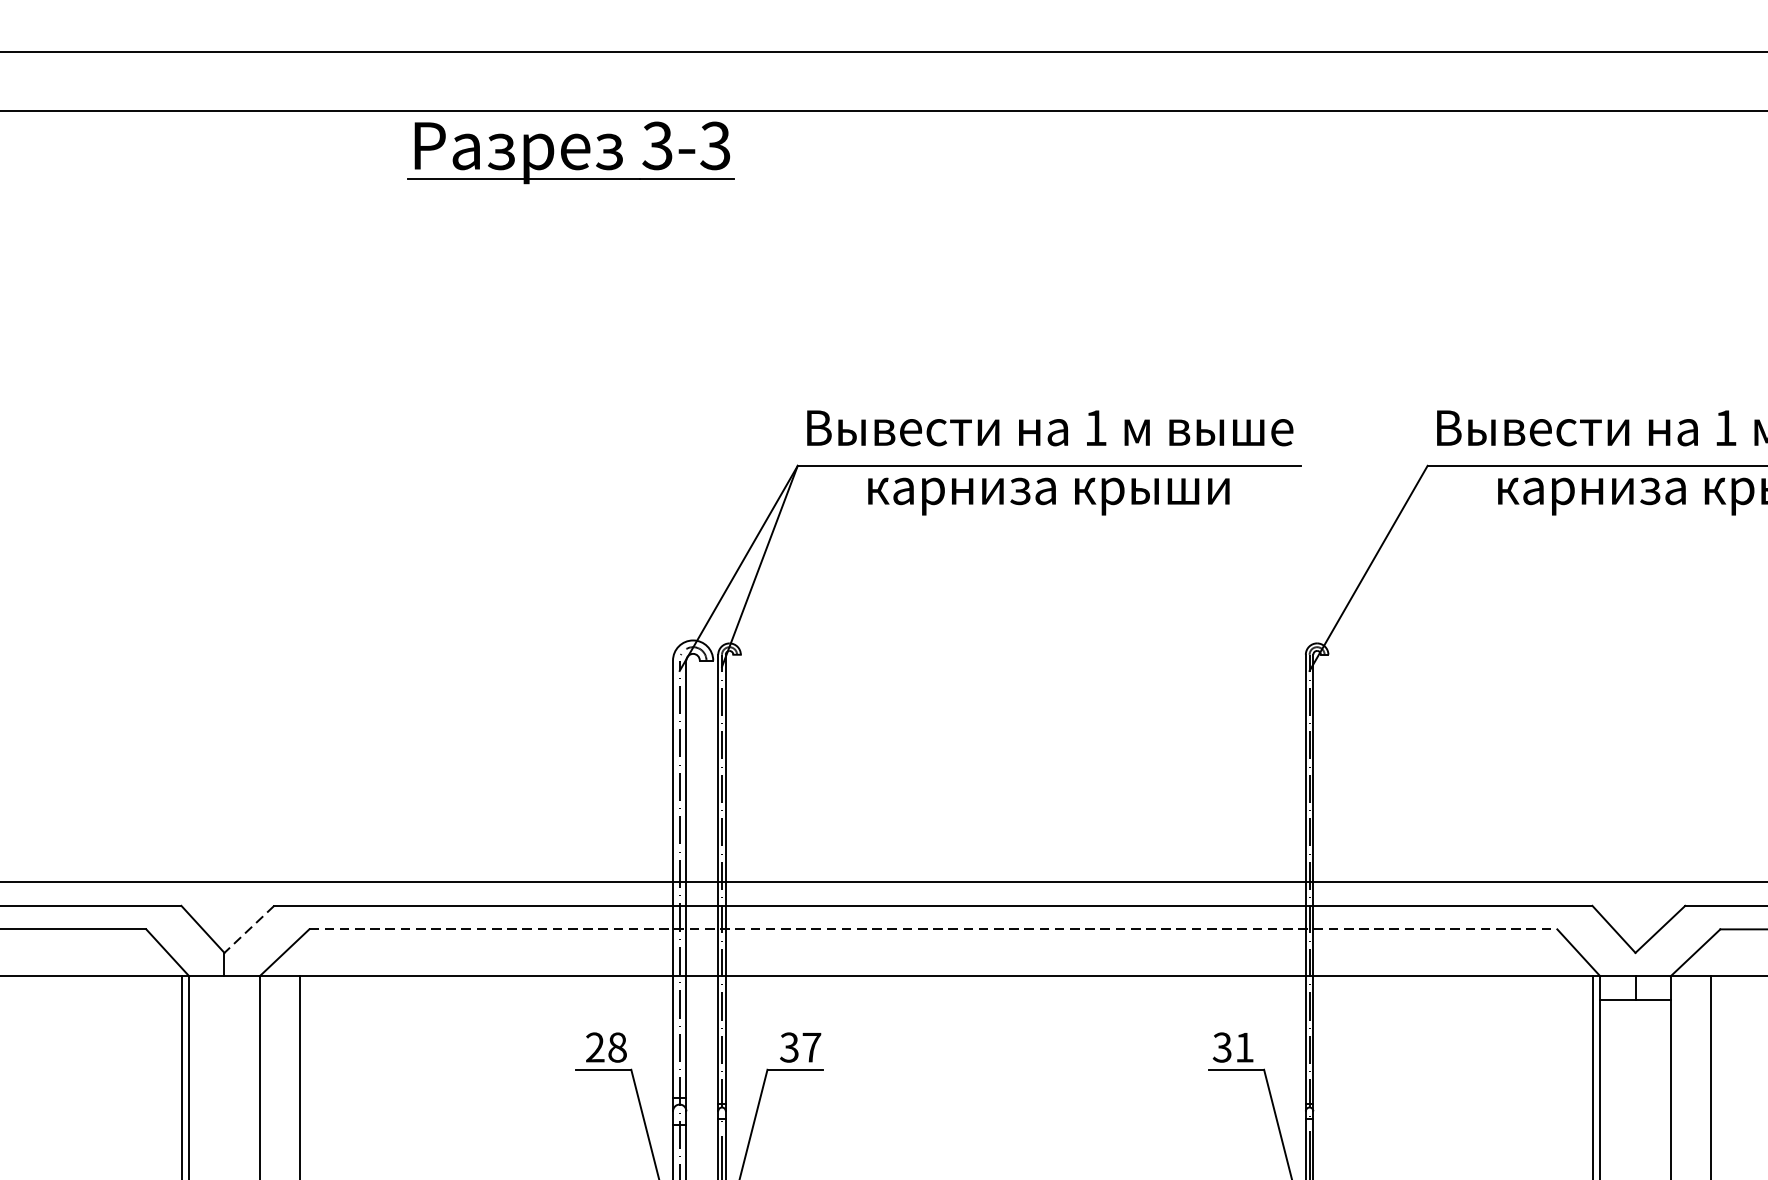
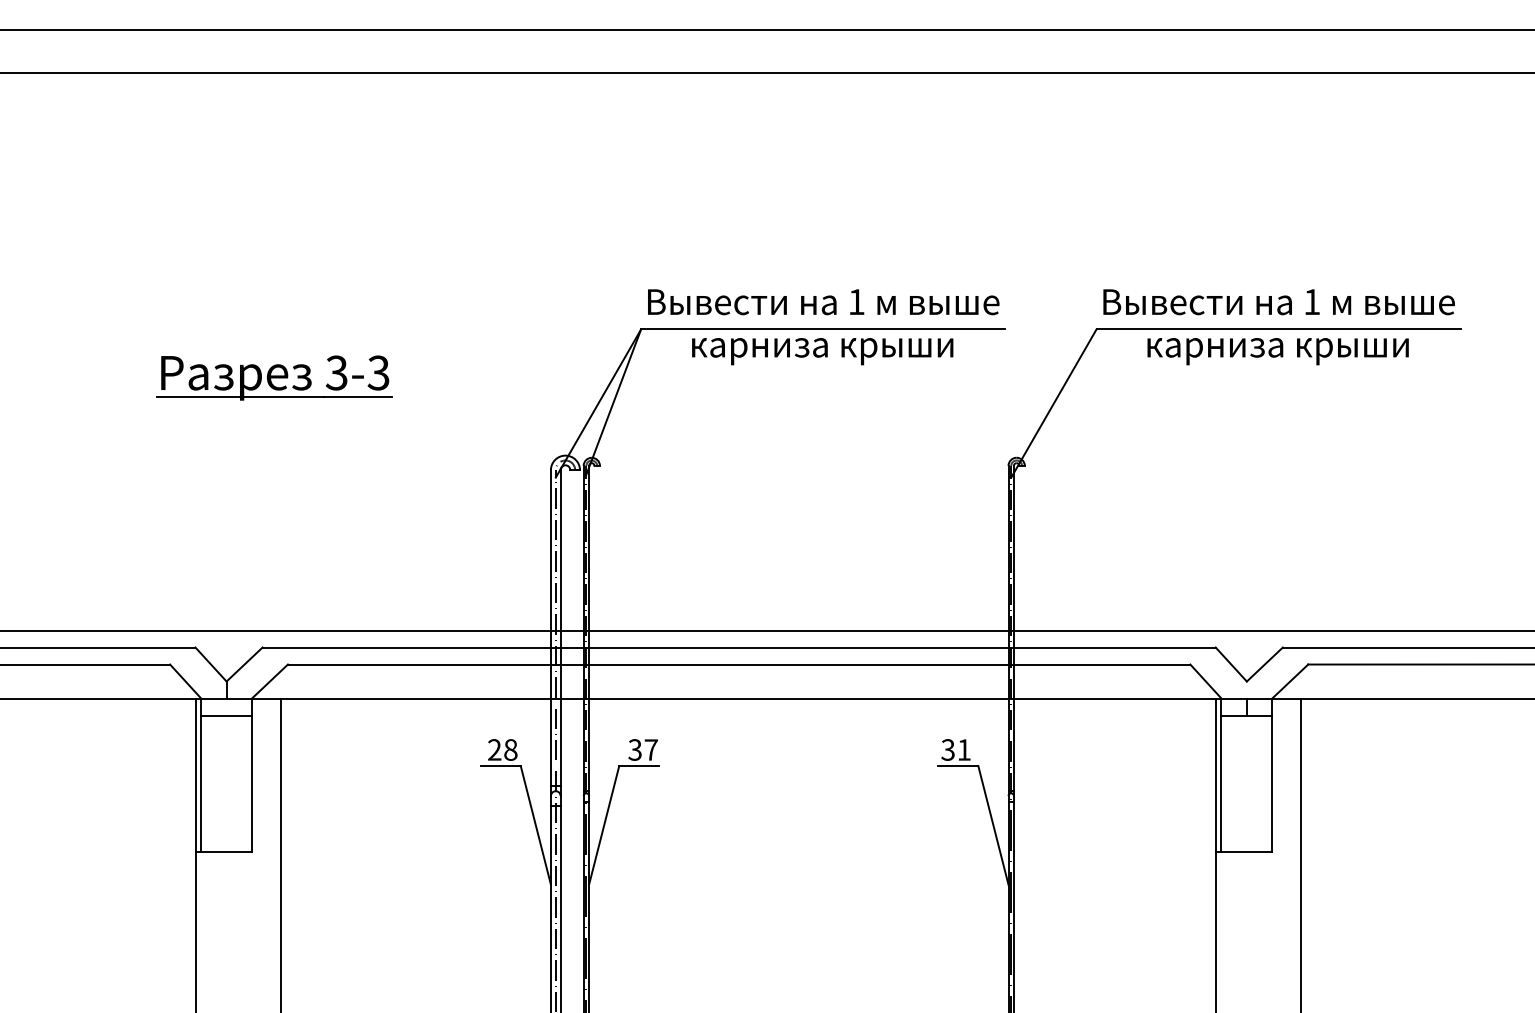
part: (571, 152) -> (274, 377), moved
line: (249, 929) -> (244, 664), dashed -> solid
line: (933, 929) -> (739, 664), dashed -> solid
line: (224, 999) -> (226, 715), added

